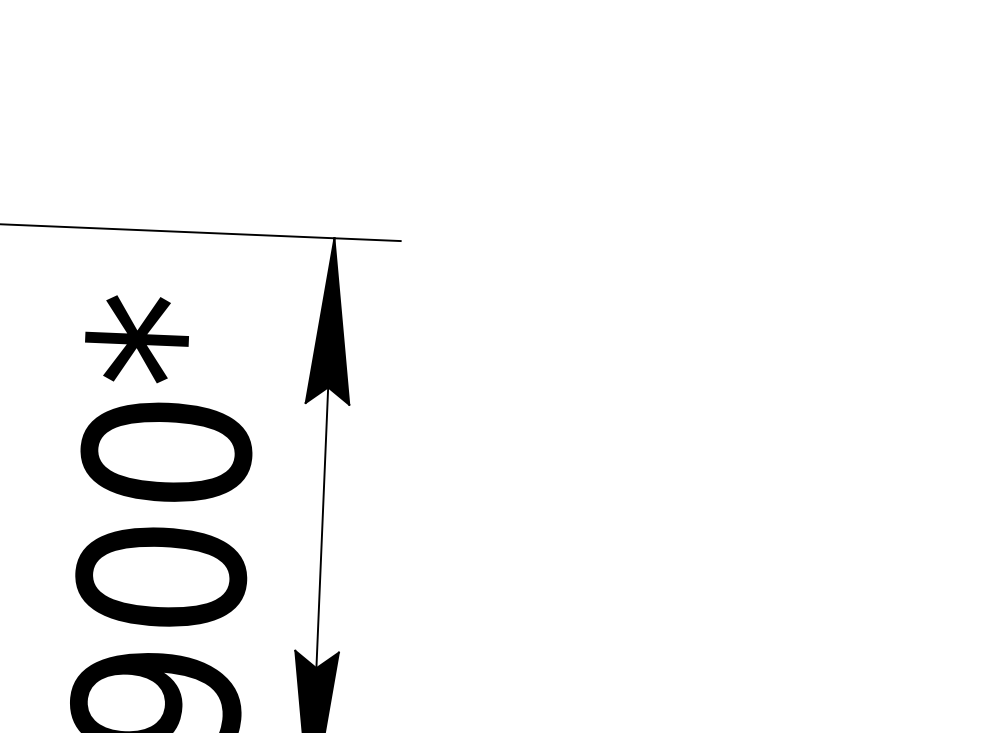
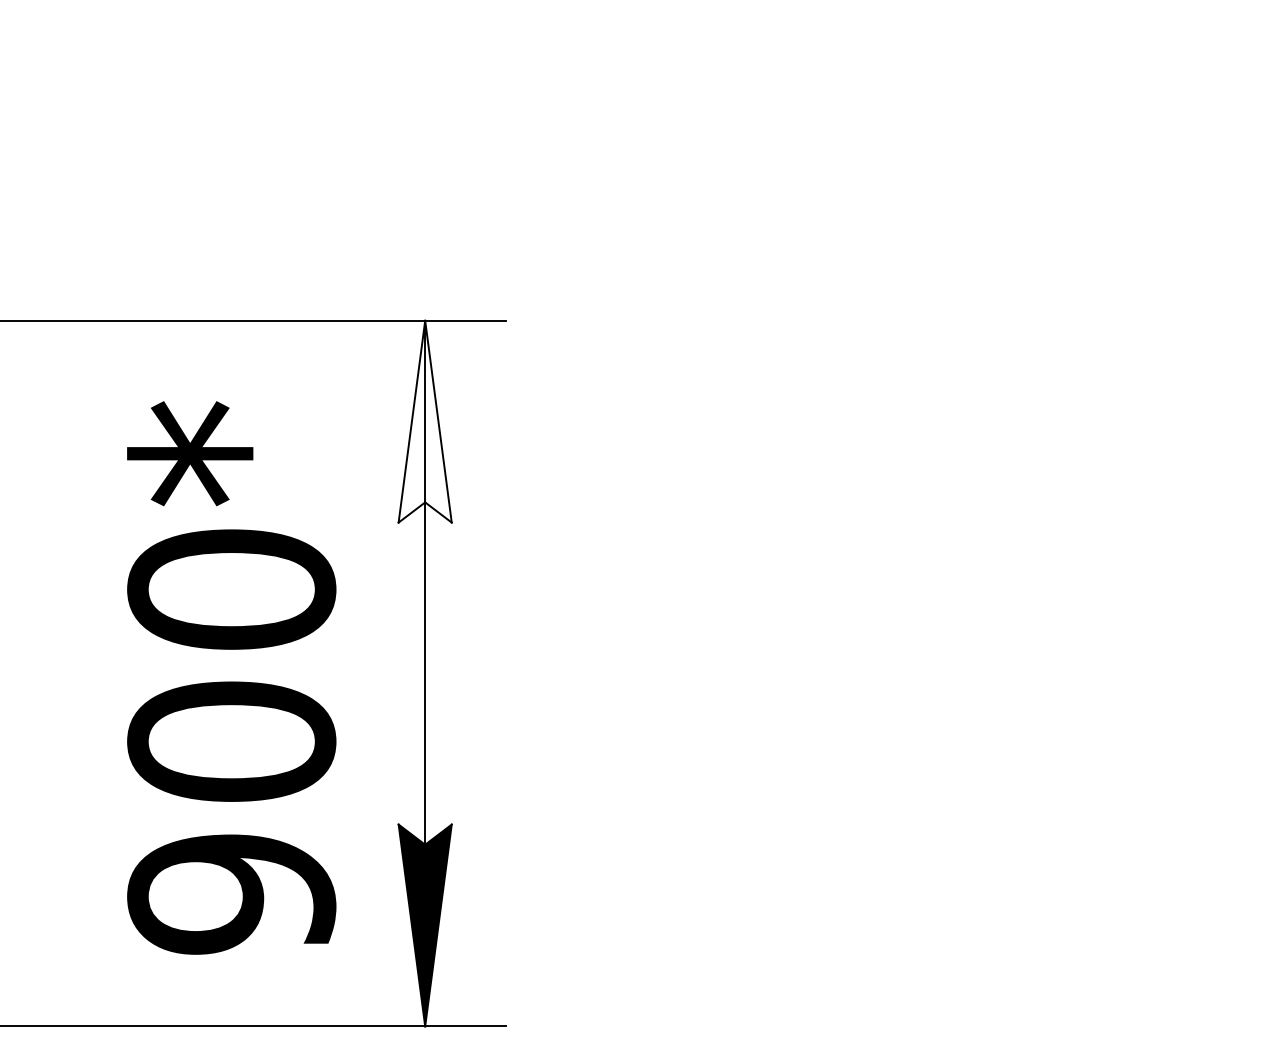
fill: (330, 320) -> (424, 421), removed

